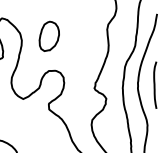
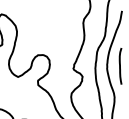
part: (48, 36) -> (37, 28), removed

